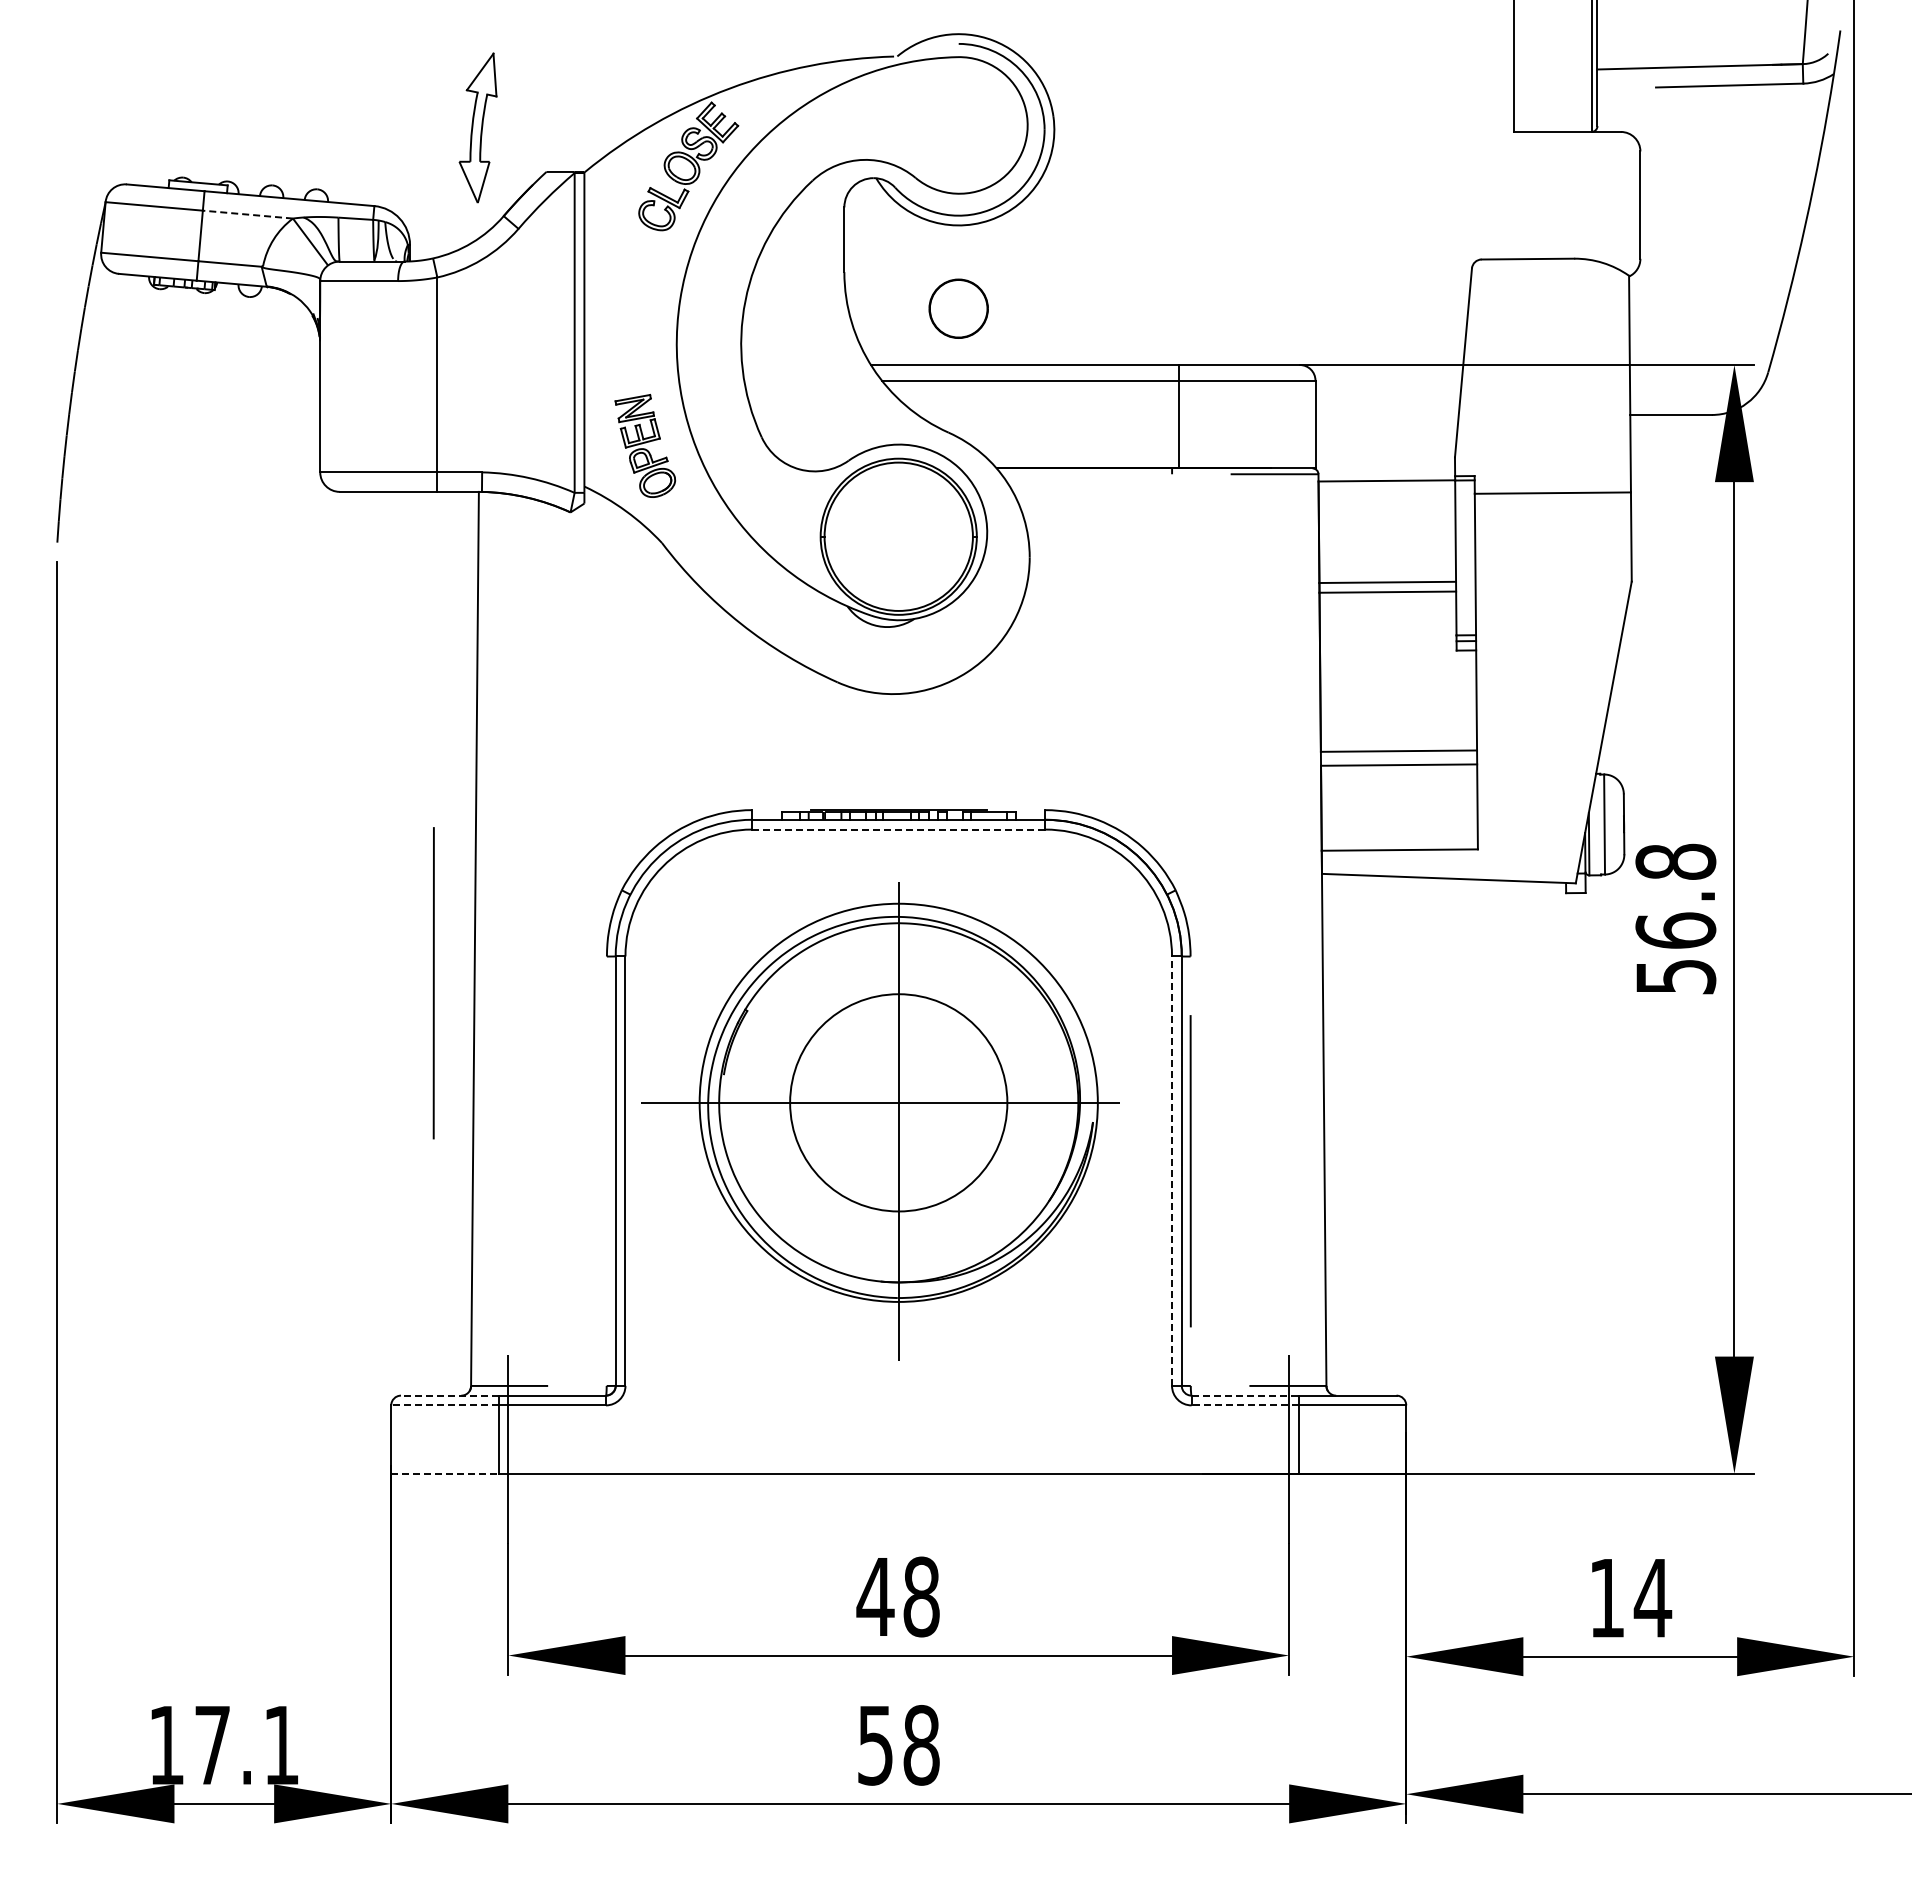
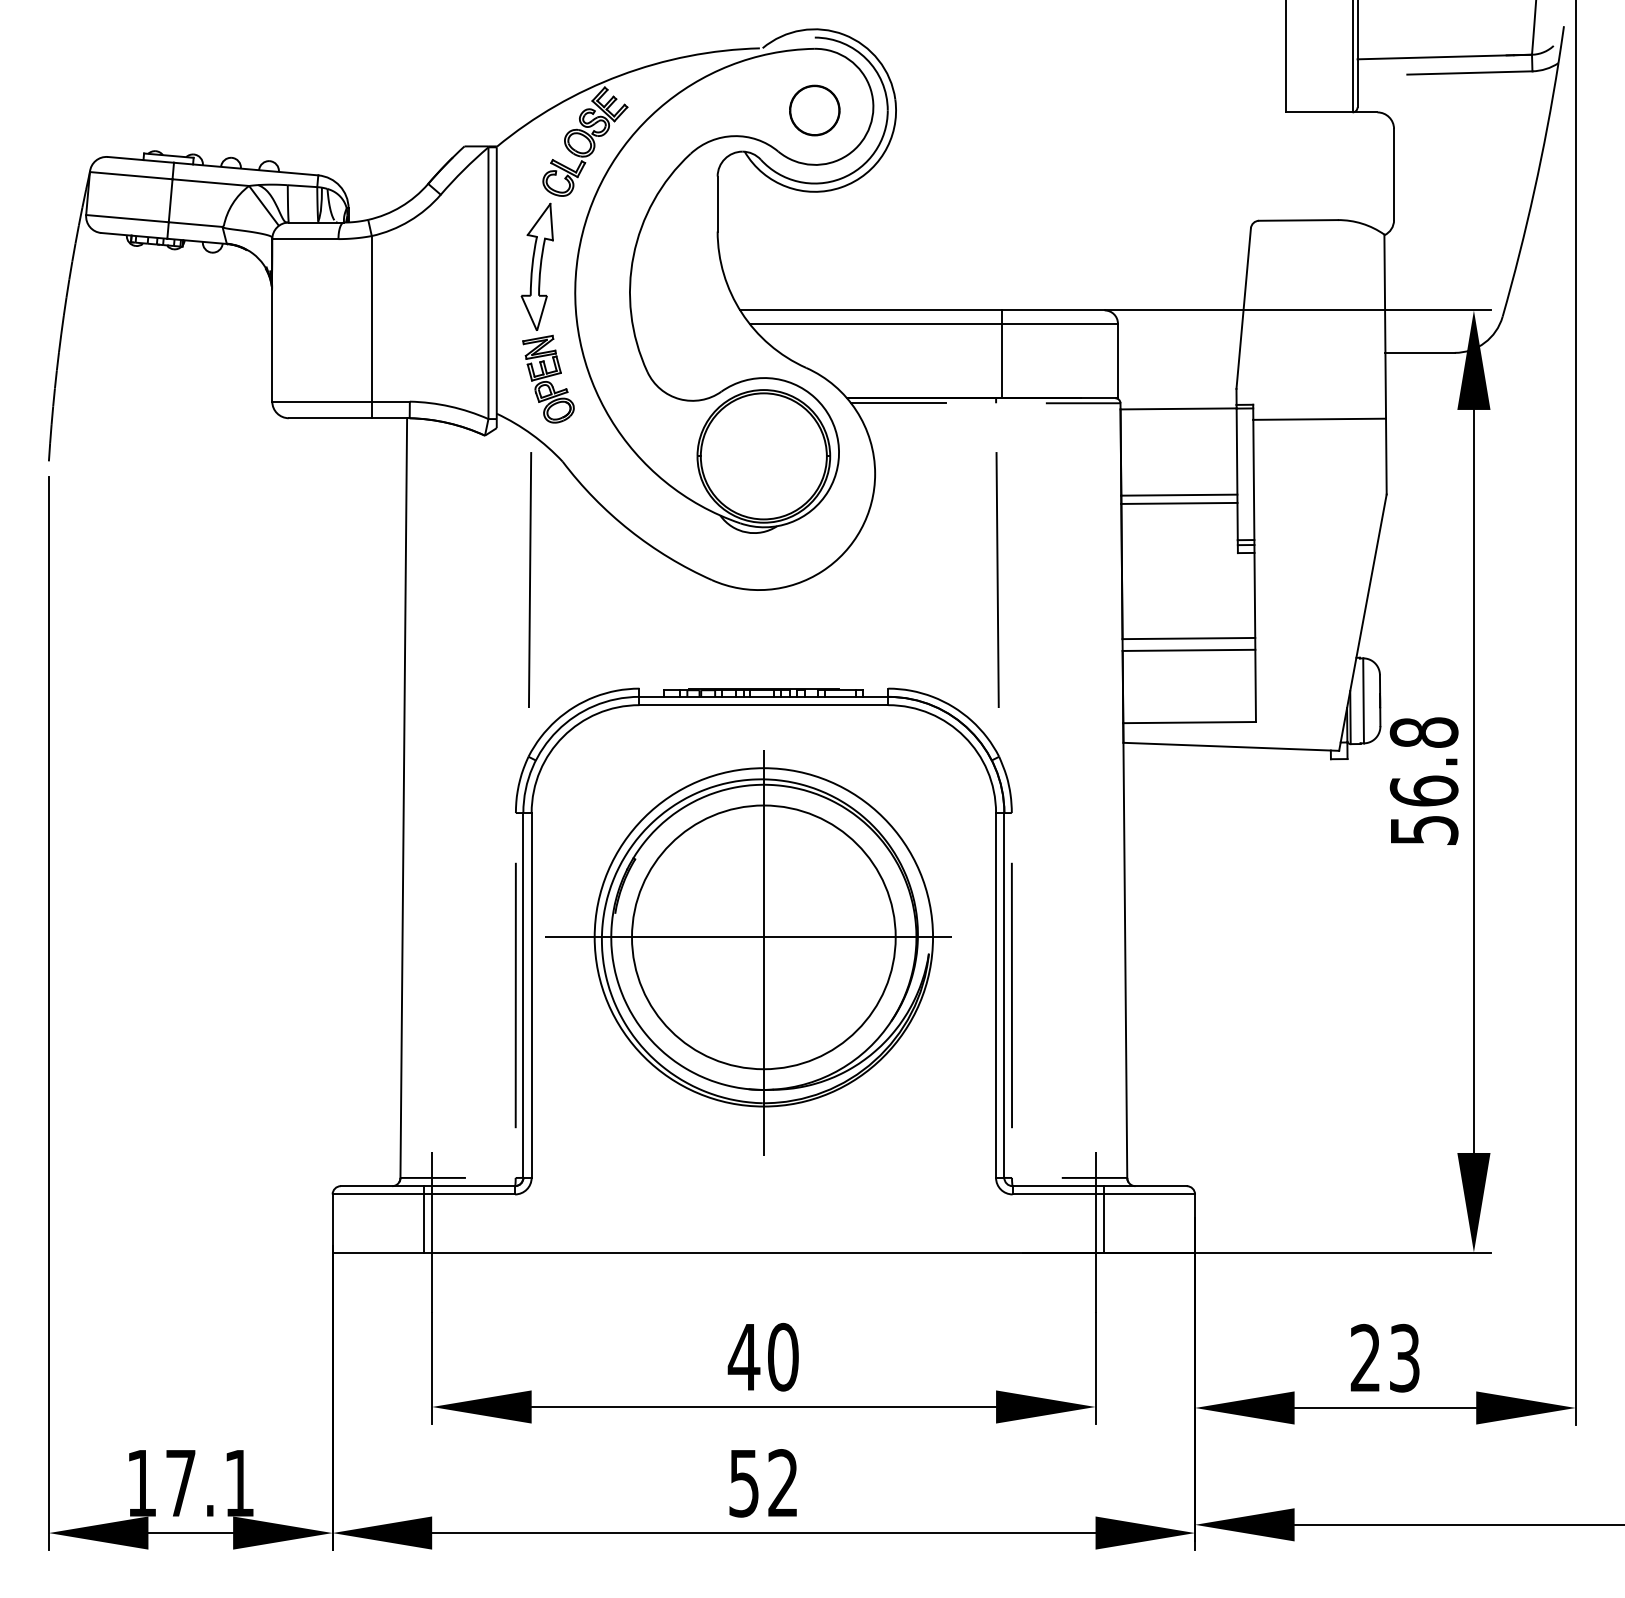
part: (477, 127) -> (536, 266), moved
line: (247, 214) -> (210, 182), dashed -> solid
part: (958, 308) -> (814, 110), moved
line: (1057, 474) -> (898, 403), added
line: (623, 681) -> (529, 579), added
line: (1173, 681) -> (997, 579), added
line: (898, 829) -> (763, 705), dashed -> solid
line: (433, 983) -> (515, 995), moved
circle: (898, 1102) -> (763, 937), size x1.43
line: (1172, 1171) -> (996, 995), dashed -> solid
line: (449, 1395) -> (382, 1186), dashed -> solid
line: (1245, 1395) -> (1058, 1186), dashed -> solid
line: (444, 1405) -> (377, 1194), dashed -> solid
line: (1245, 1405) -> (1058, 1194), dashed -> solid
line: (444, 1473) -> (377, 1252), dashed -> solid
text: (921, 1596) -> (783, 1356), 48 -> 40
text: (1630, 1597) -> (1385, 1357), 14 -> 23
text: (921, 1745) -> (783, 1483), 58 -> 52

